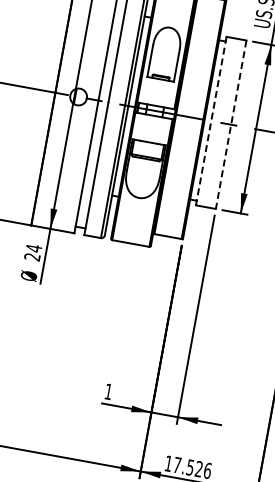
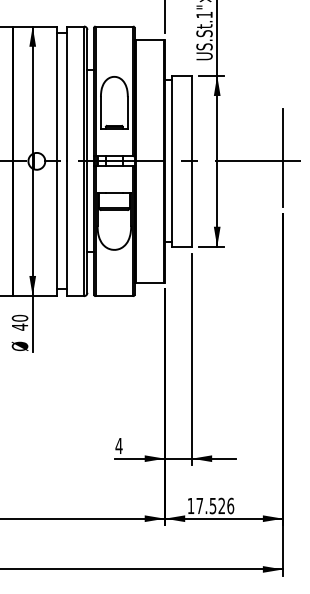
line: (211, 121) -> (171, 161), dashed -> solid
line: (230, 124) -> (191, 161), dashed -> solid
text: (32, 252) -> (19, 322), 24 -> 40
text: (108, 391) -> (118, 445), 1 -> 4

